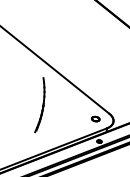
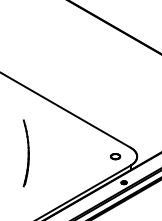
part: (40, 105) -> (25, 153), moved

